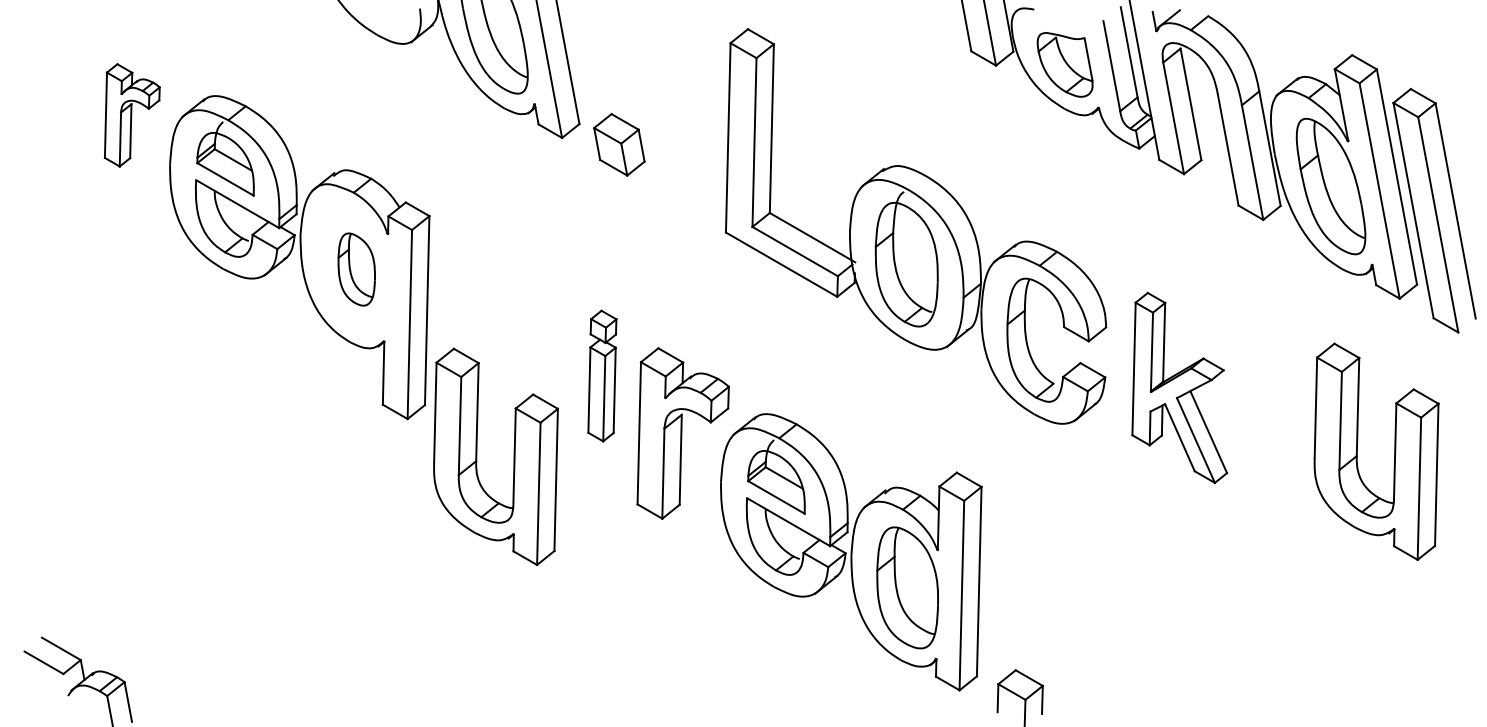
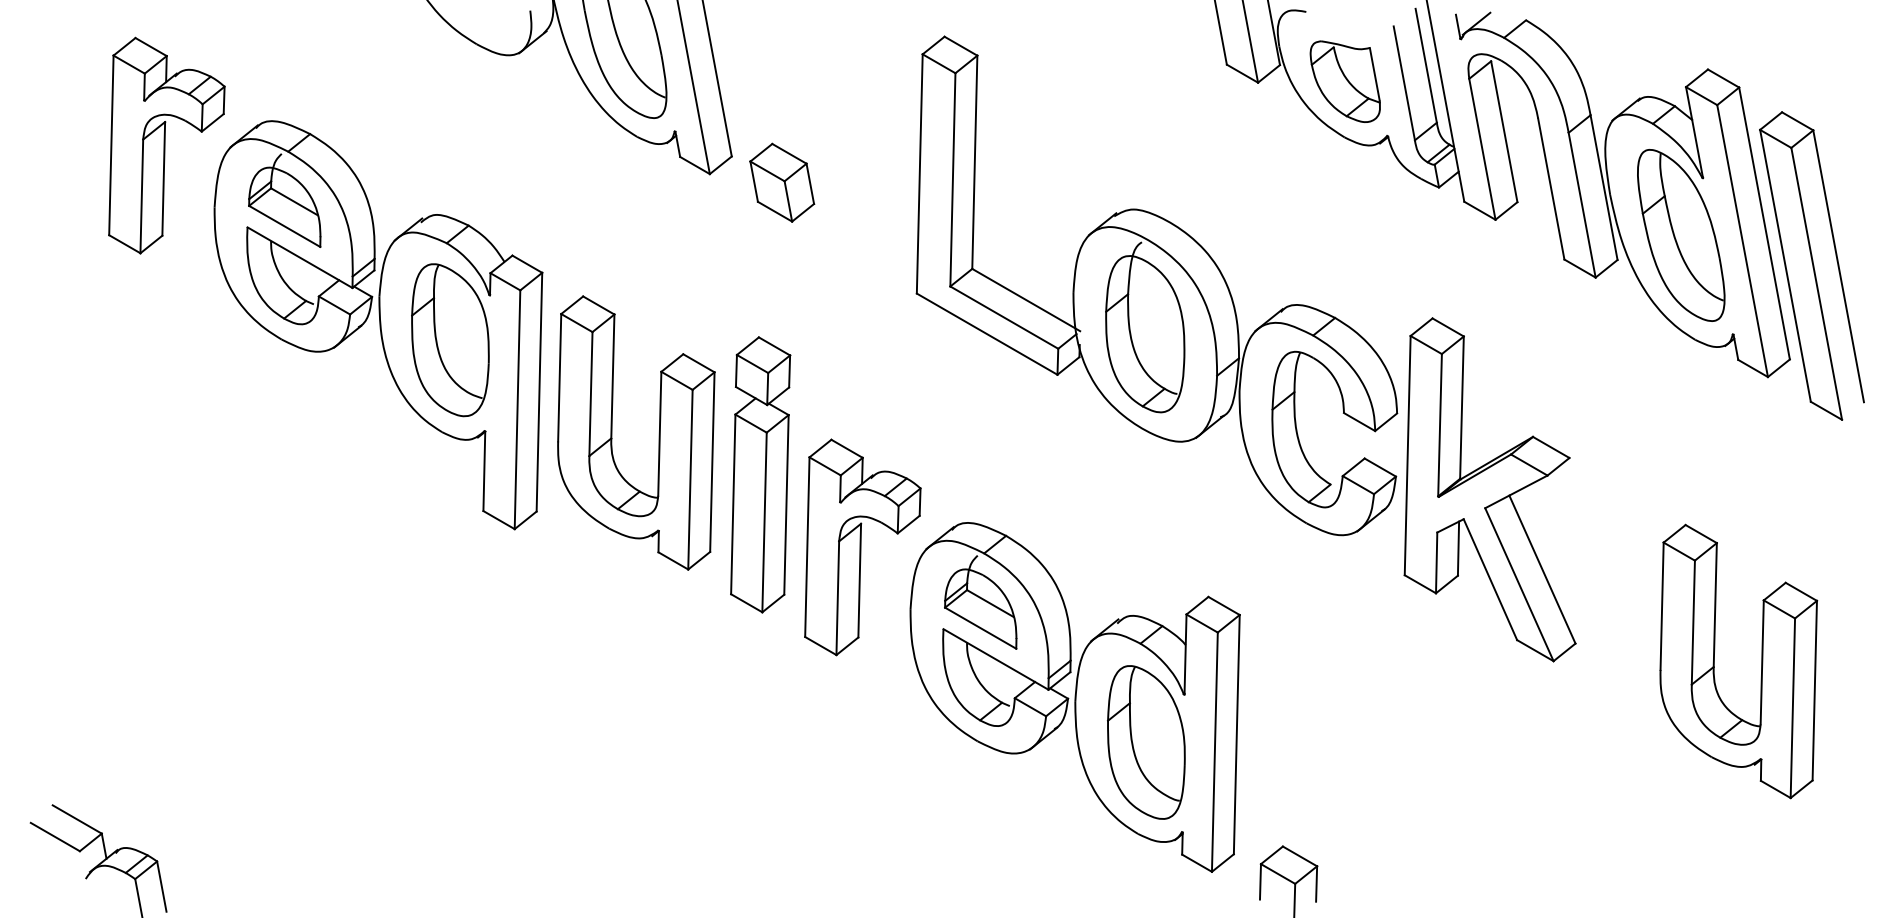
part: (131, 115) -> (166, 145), size x1.67
part: (356, 269) -> (450, 340), size x1.67
part: (602, 375) -> (760, 474), size x1.67
part: (1179, 387) -> (1489, 489), size x1.43
part: (1394, 451) -> (1761, 661), moved
part: (513, 457) -> (658, 433), moved

